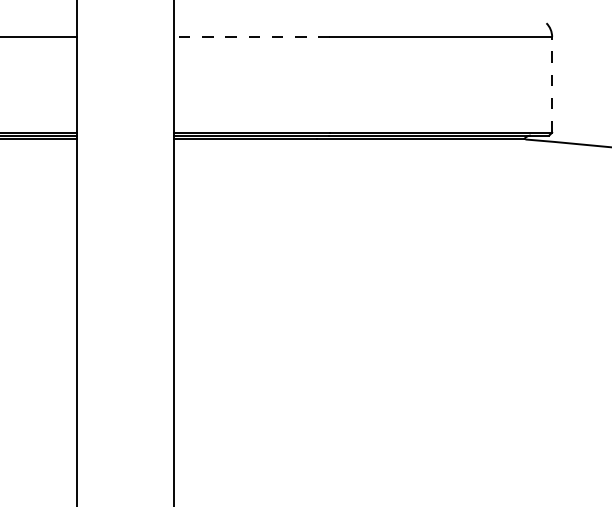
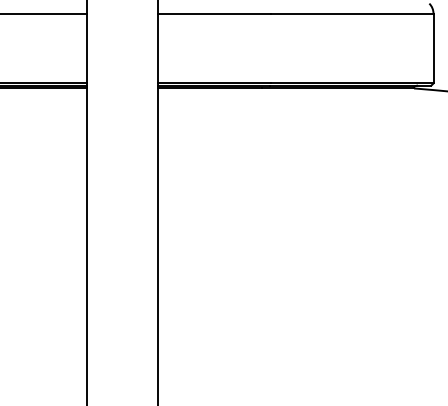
line: (252, 36) -> (214, 13), dashed -> solid
line: (552, 84) -> (433, 48), dashed -> solid

